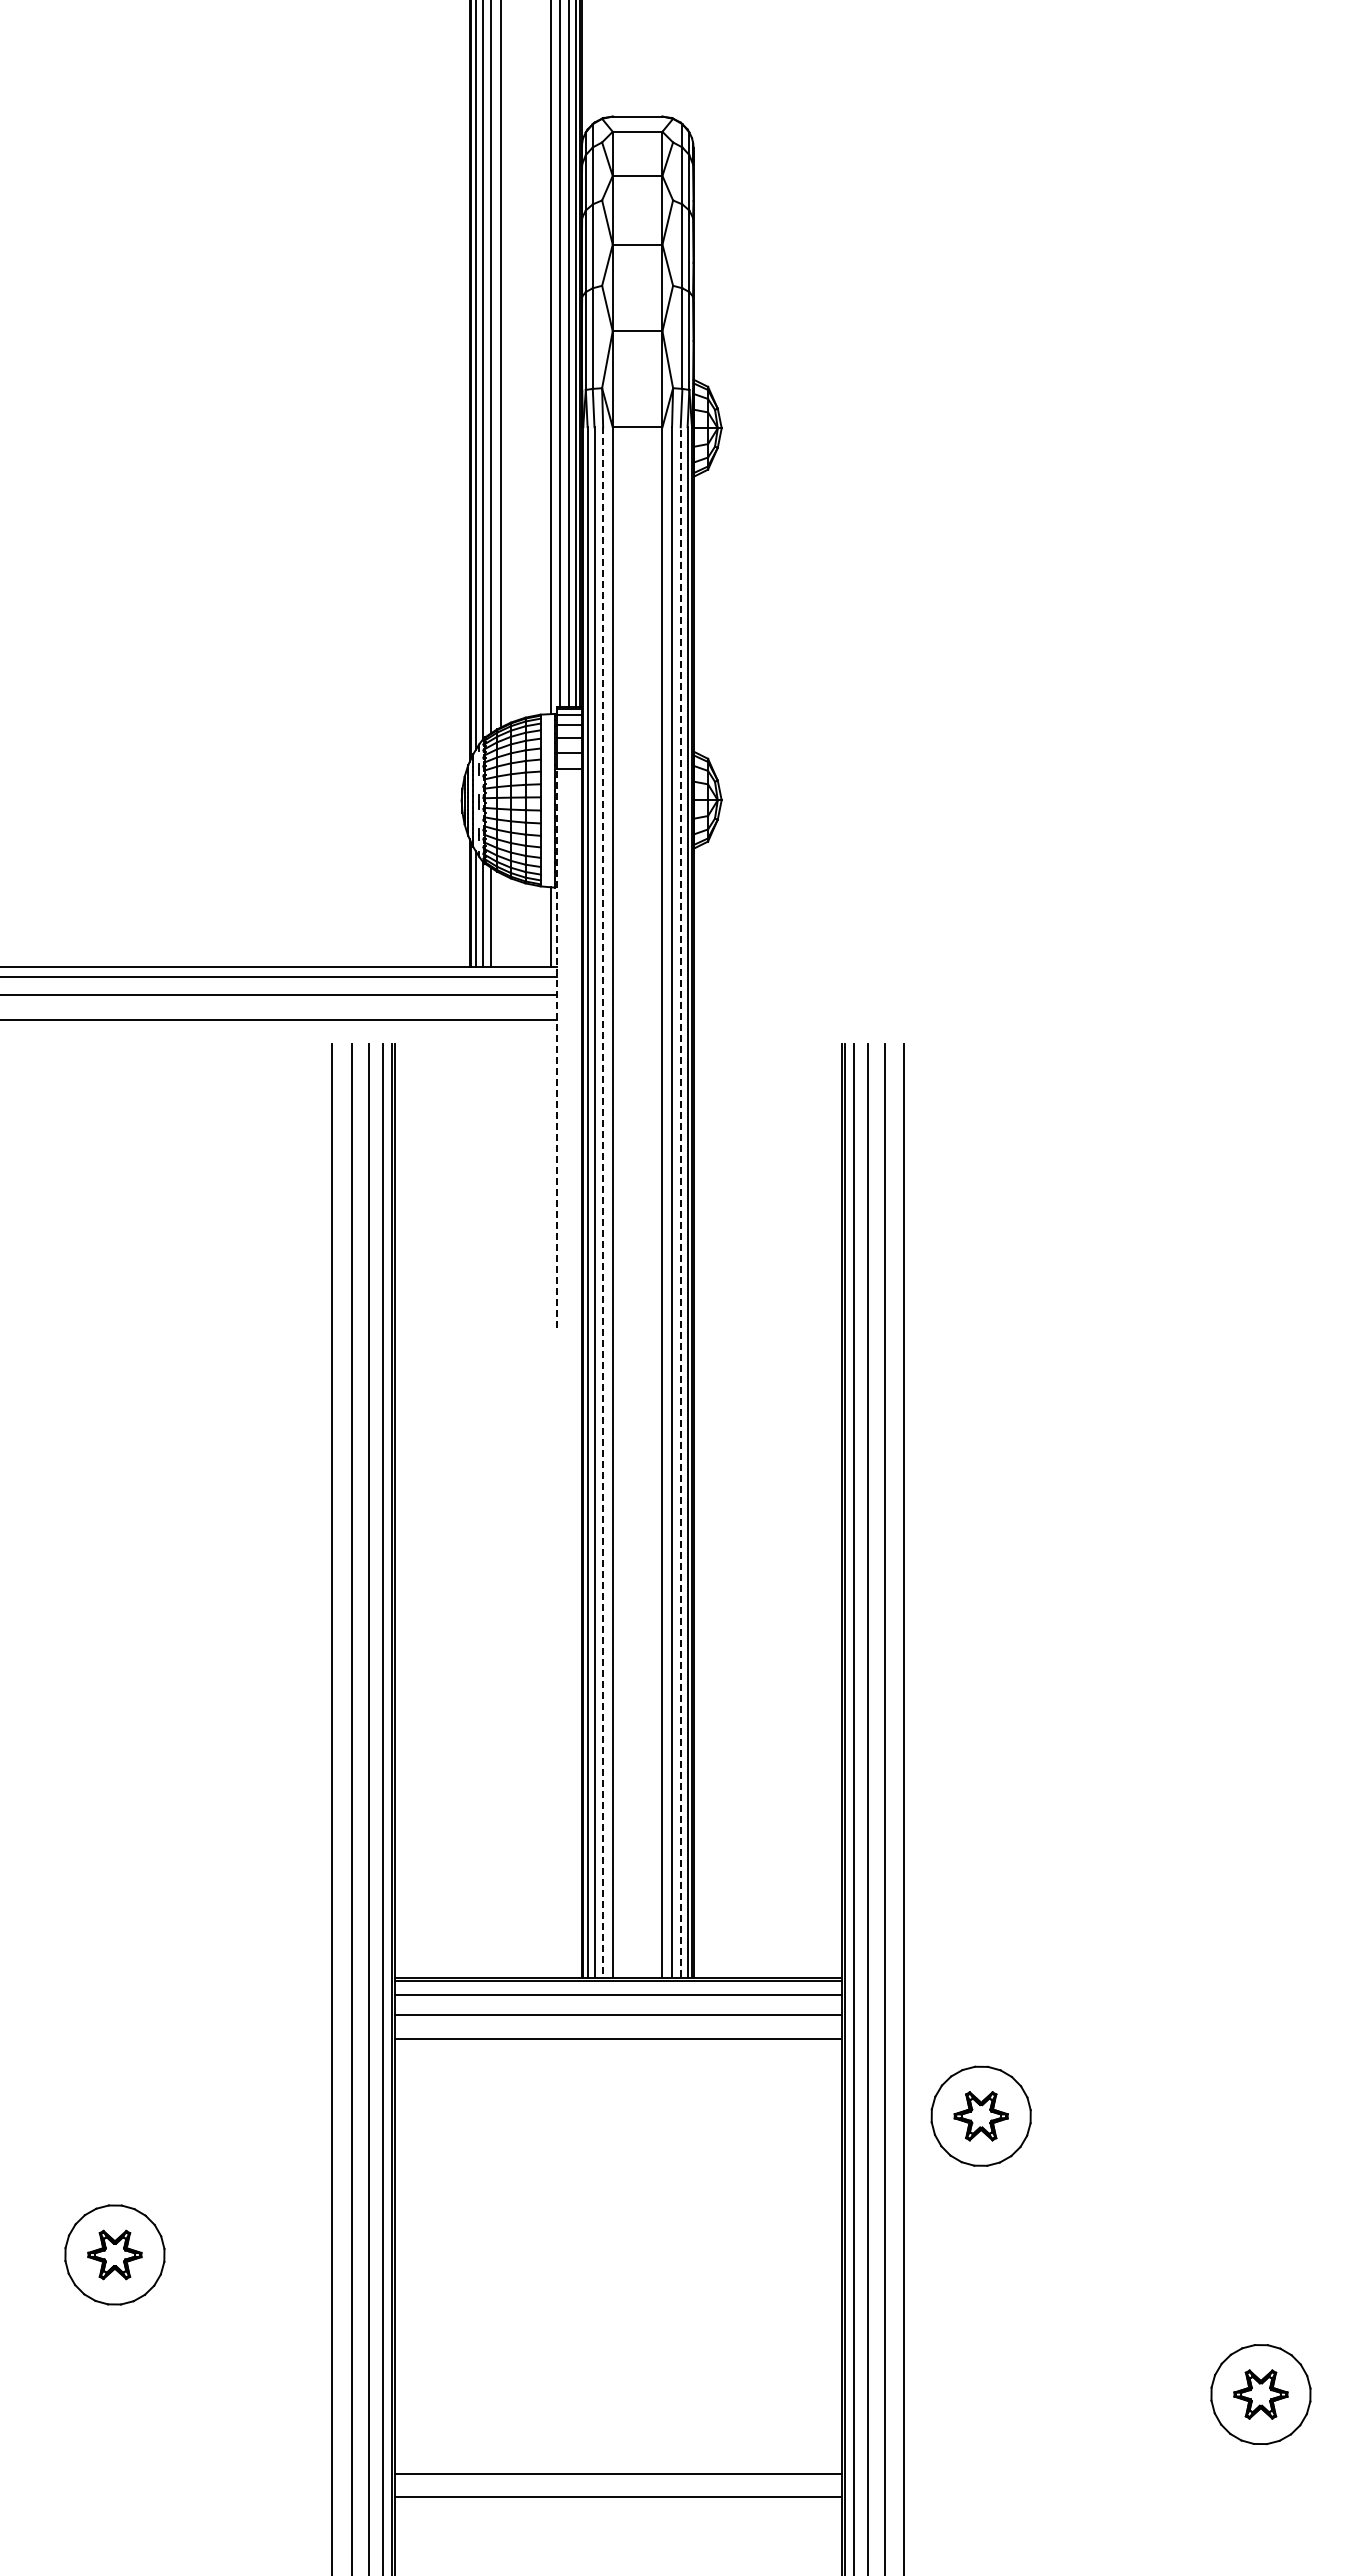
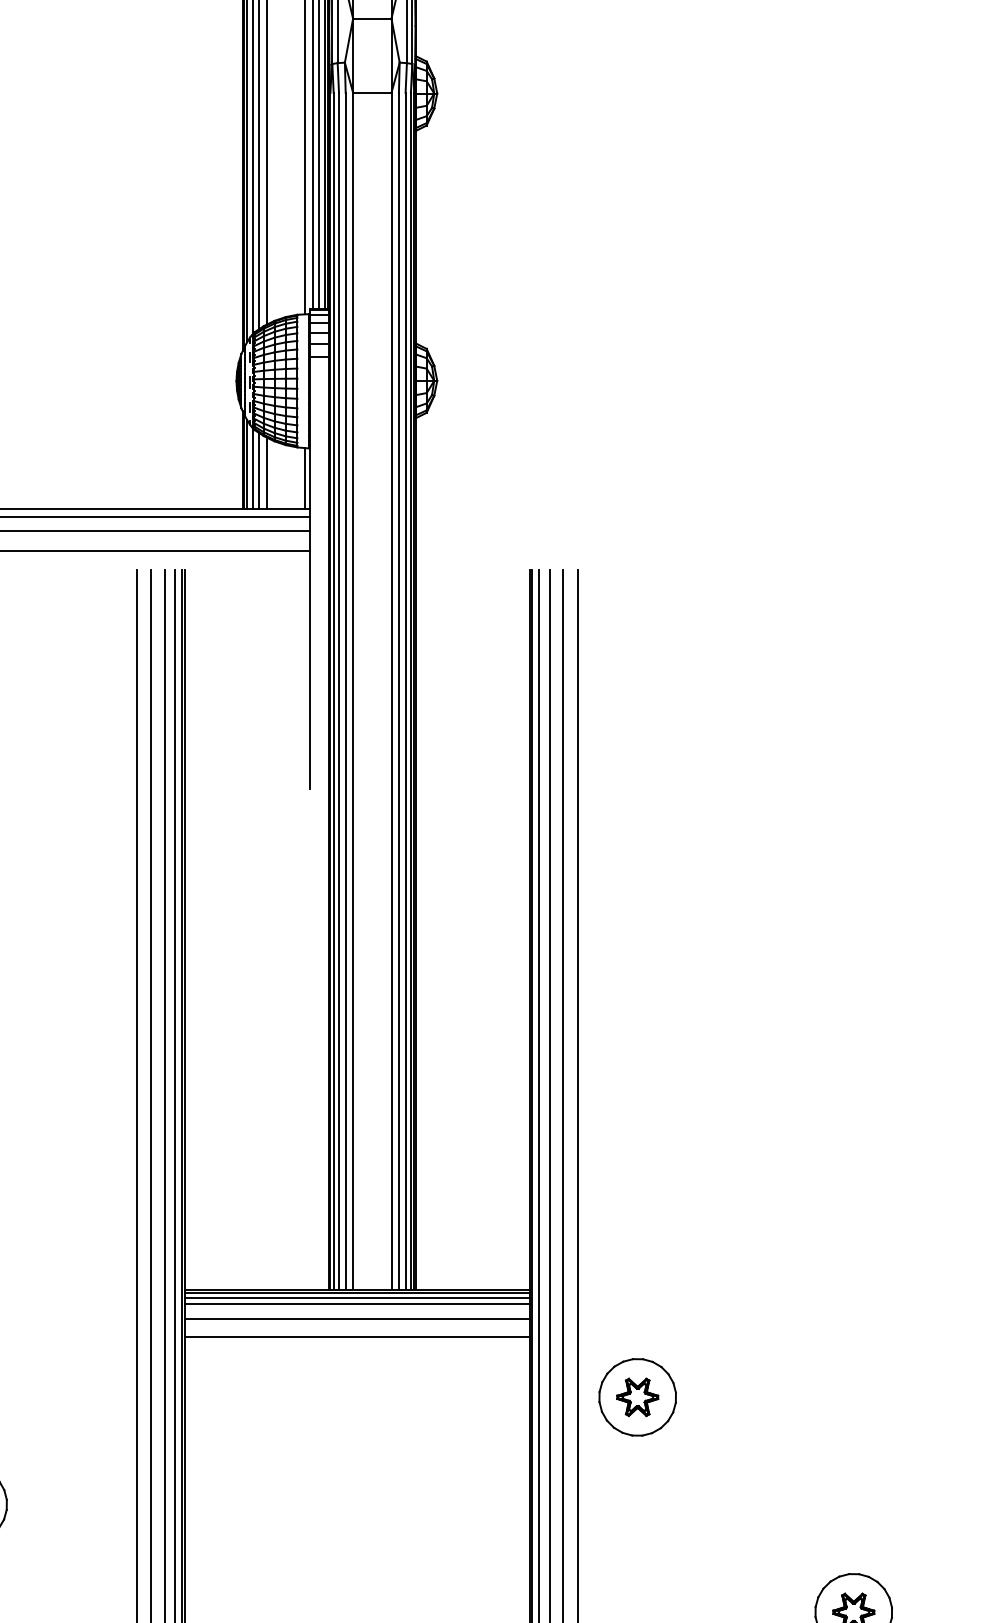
line: (500, 919) -> (266, 473), added
line: (556, 1048) -> (309, 572), dashed -> solid
line: (603, 1201) -> (345, 690), dashed -> solid
line: (680, 1201) -> (405, 690), dashed -> solid
line: (617, 1987) -> (356, 1297), added

